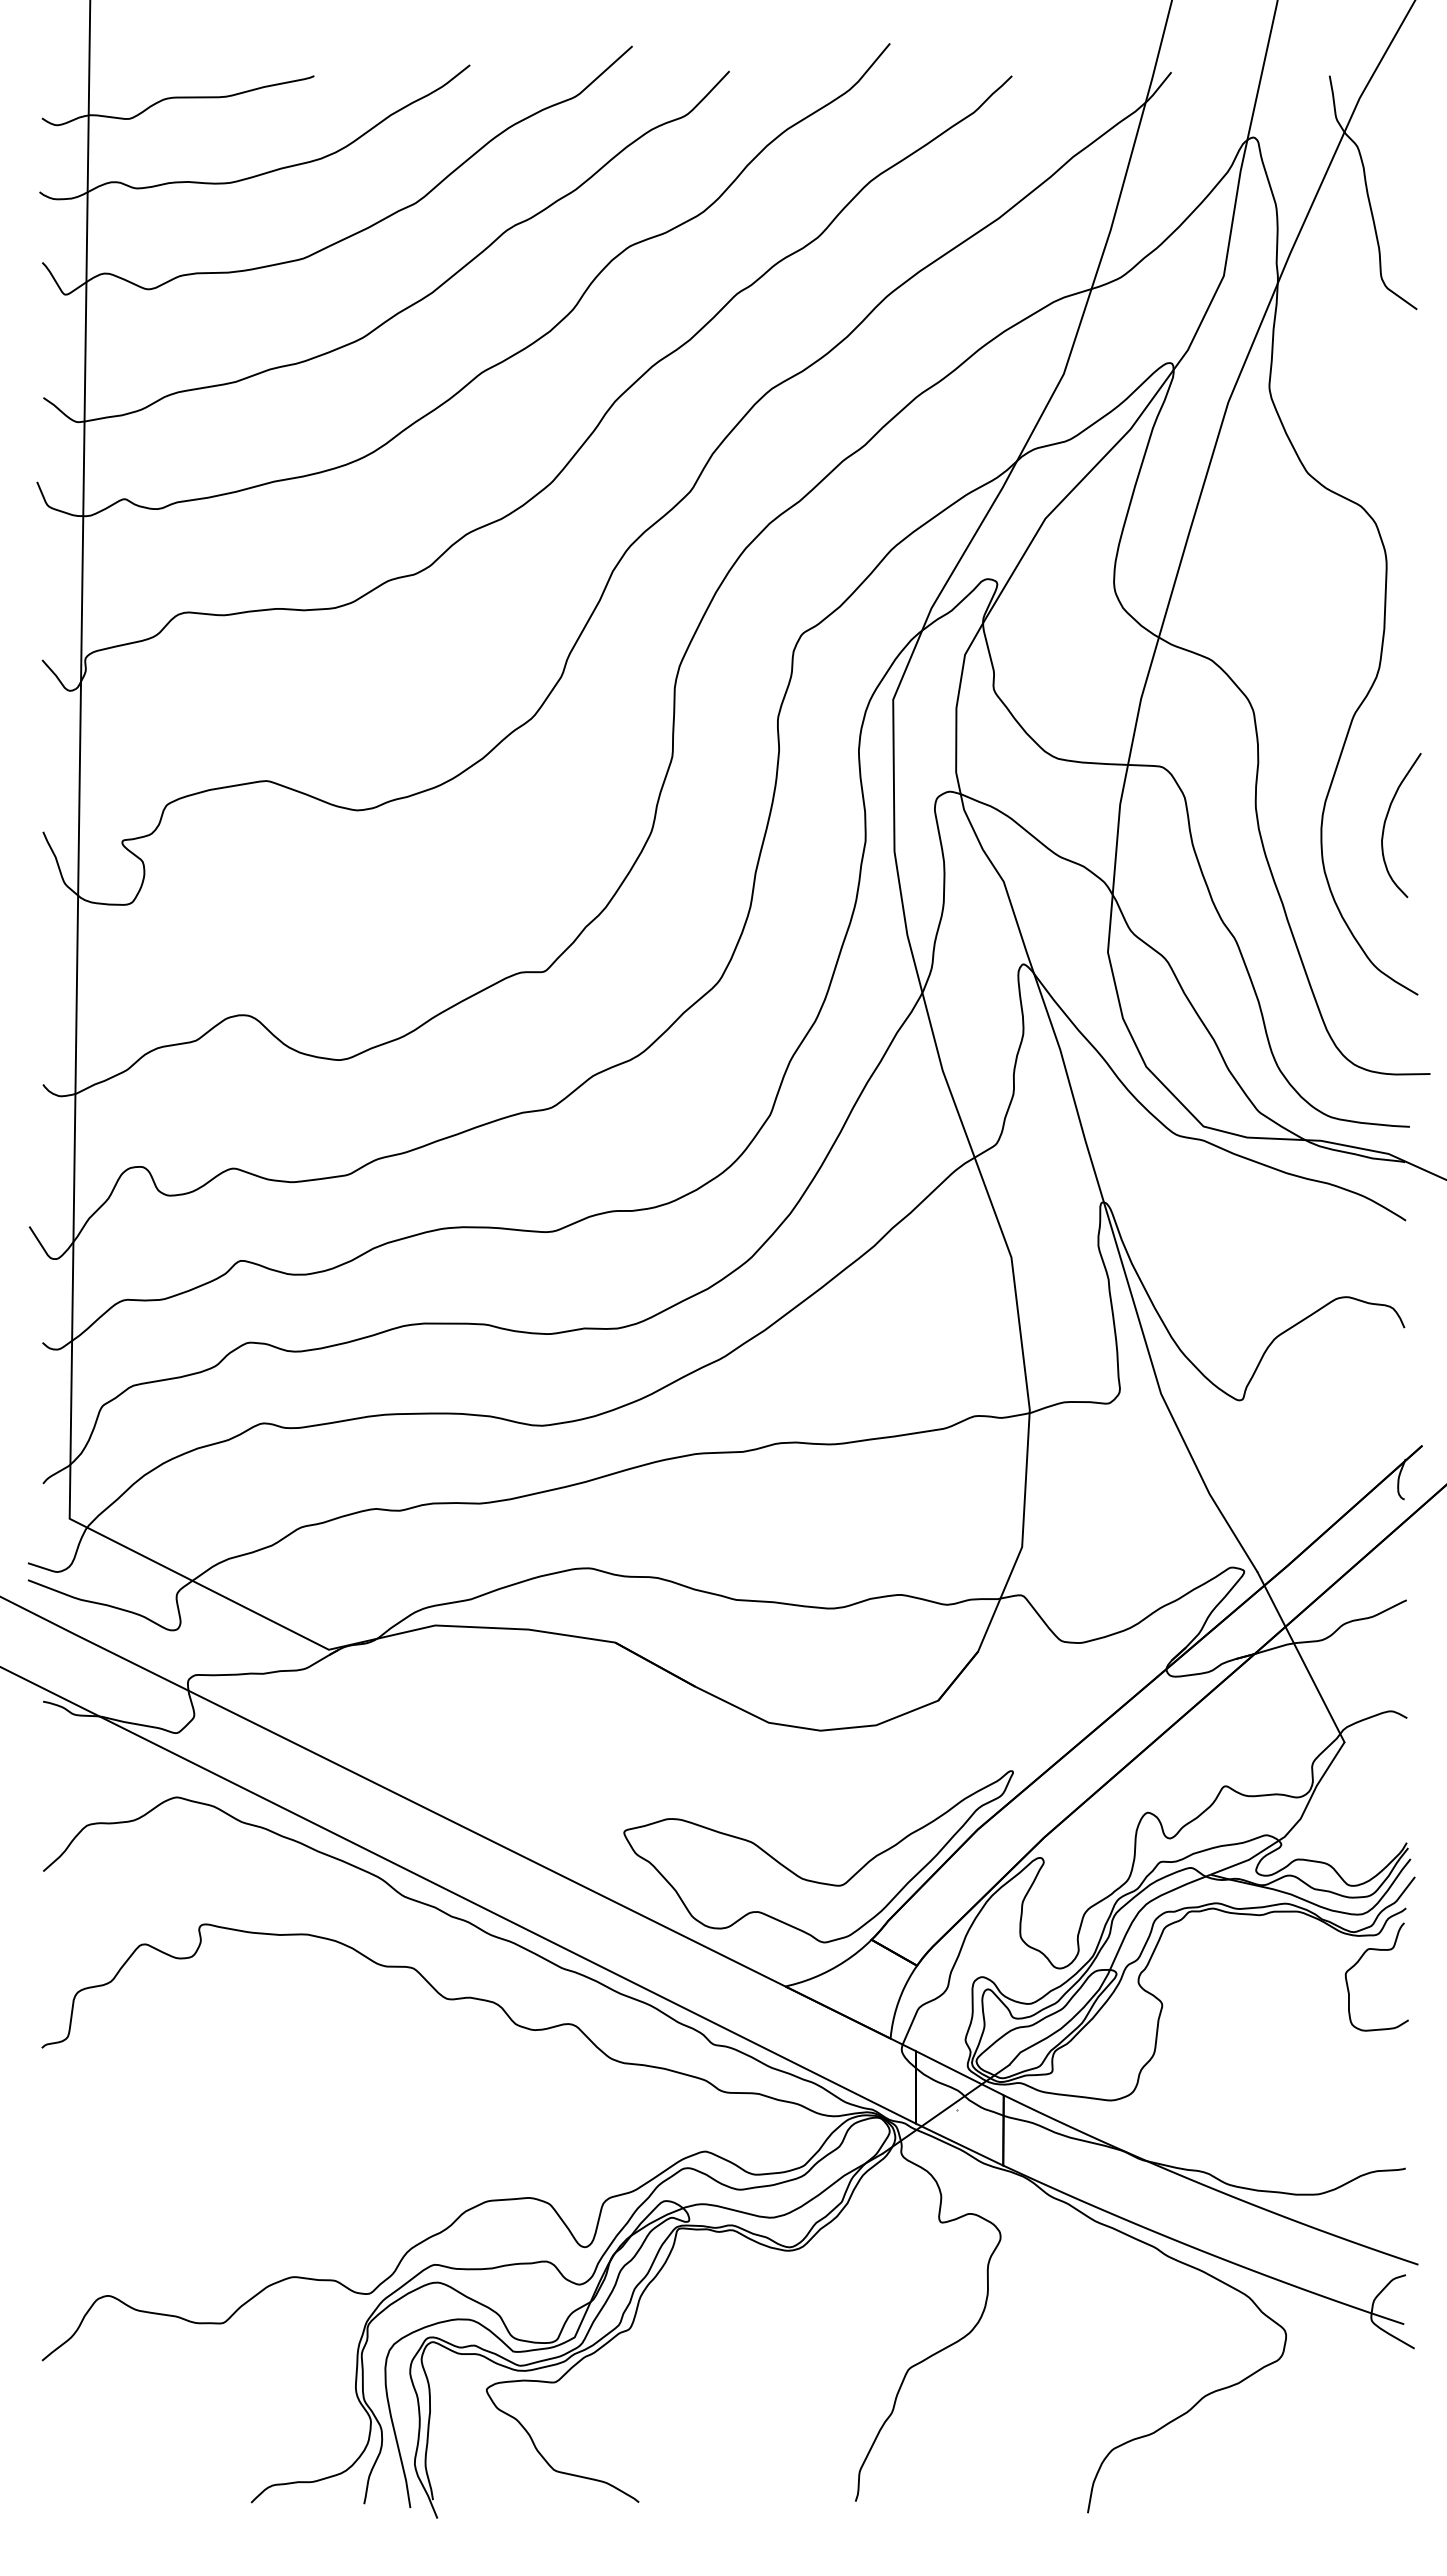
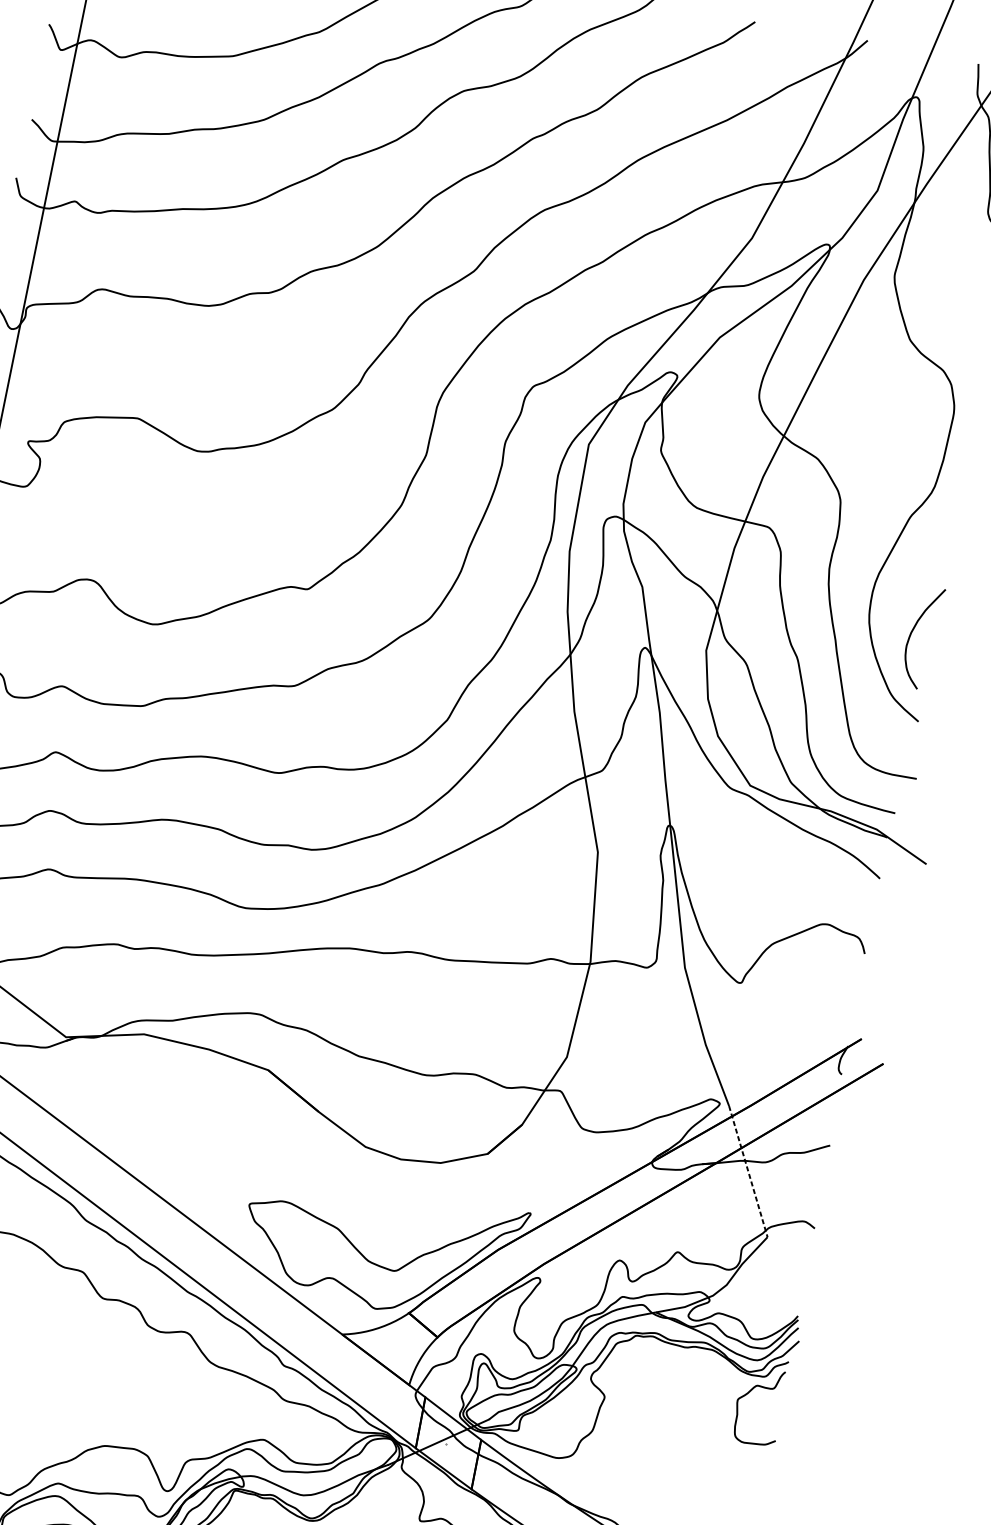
curve: (1386, 820) -> (912, 632), moved
line: (1301, 1657) -> (748, 1171), solid -> dashed

